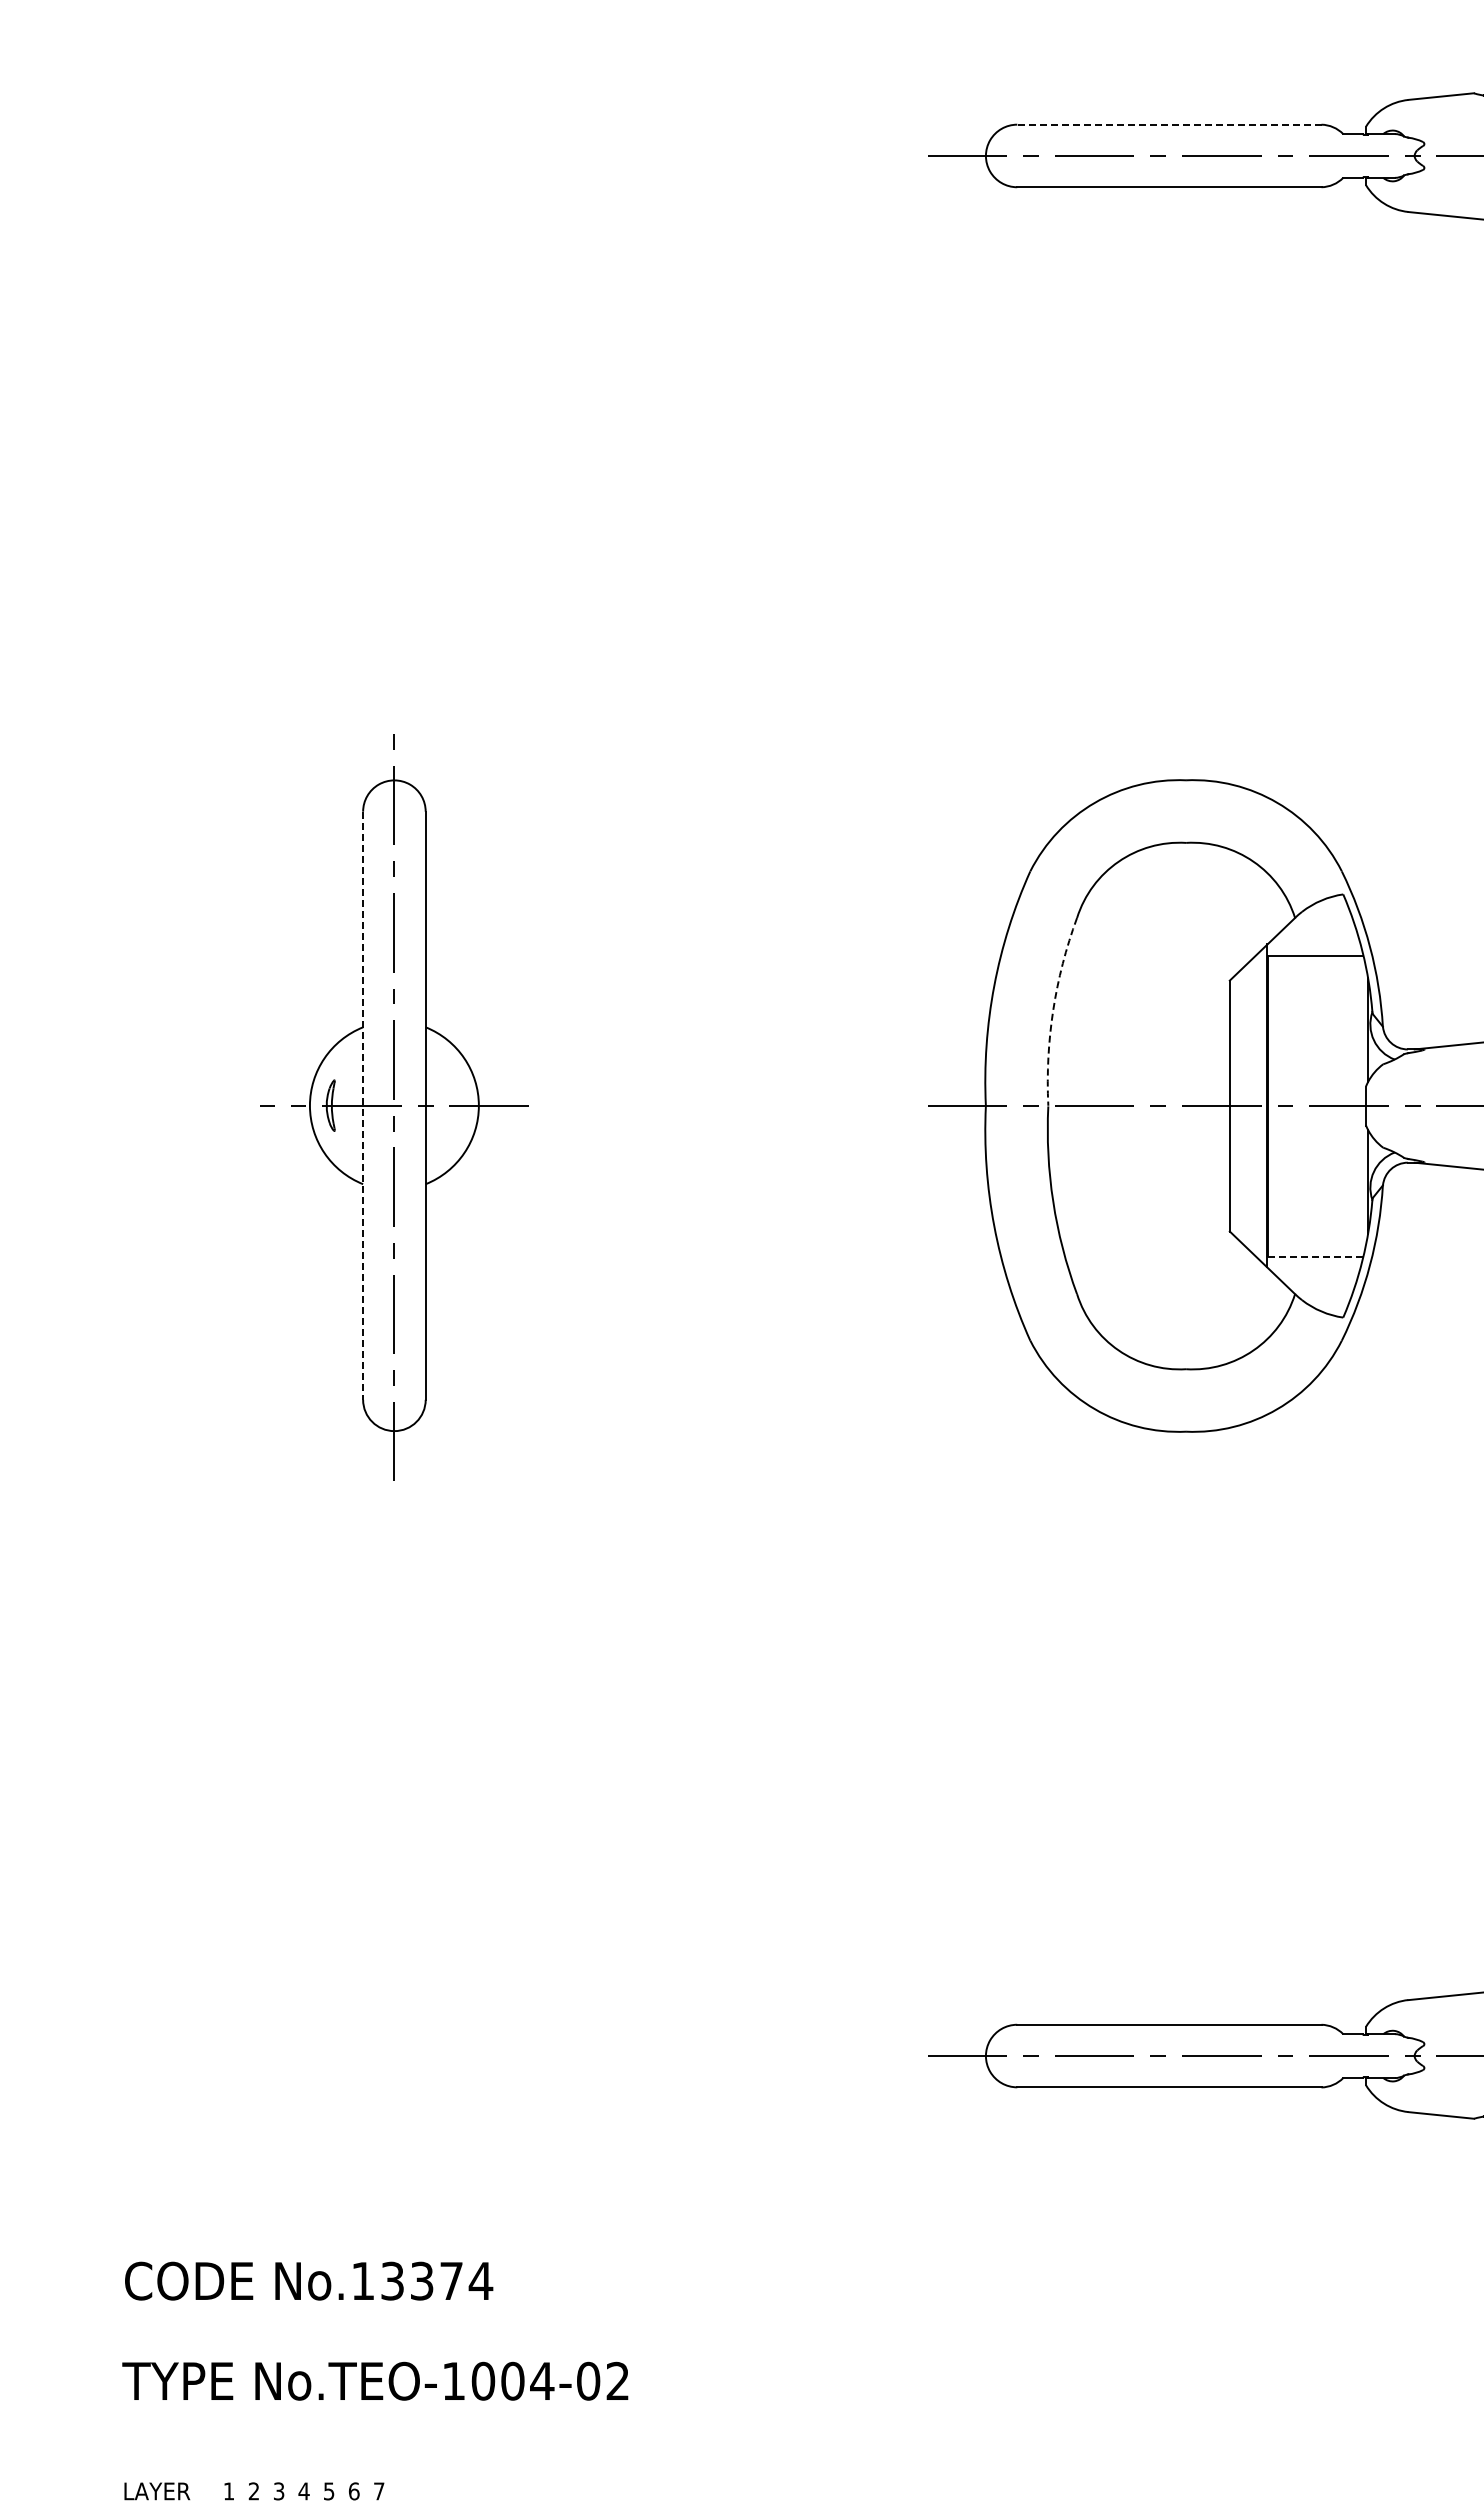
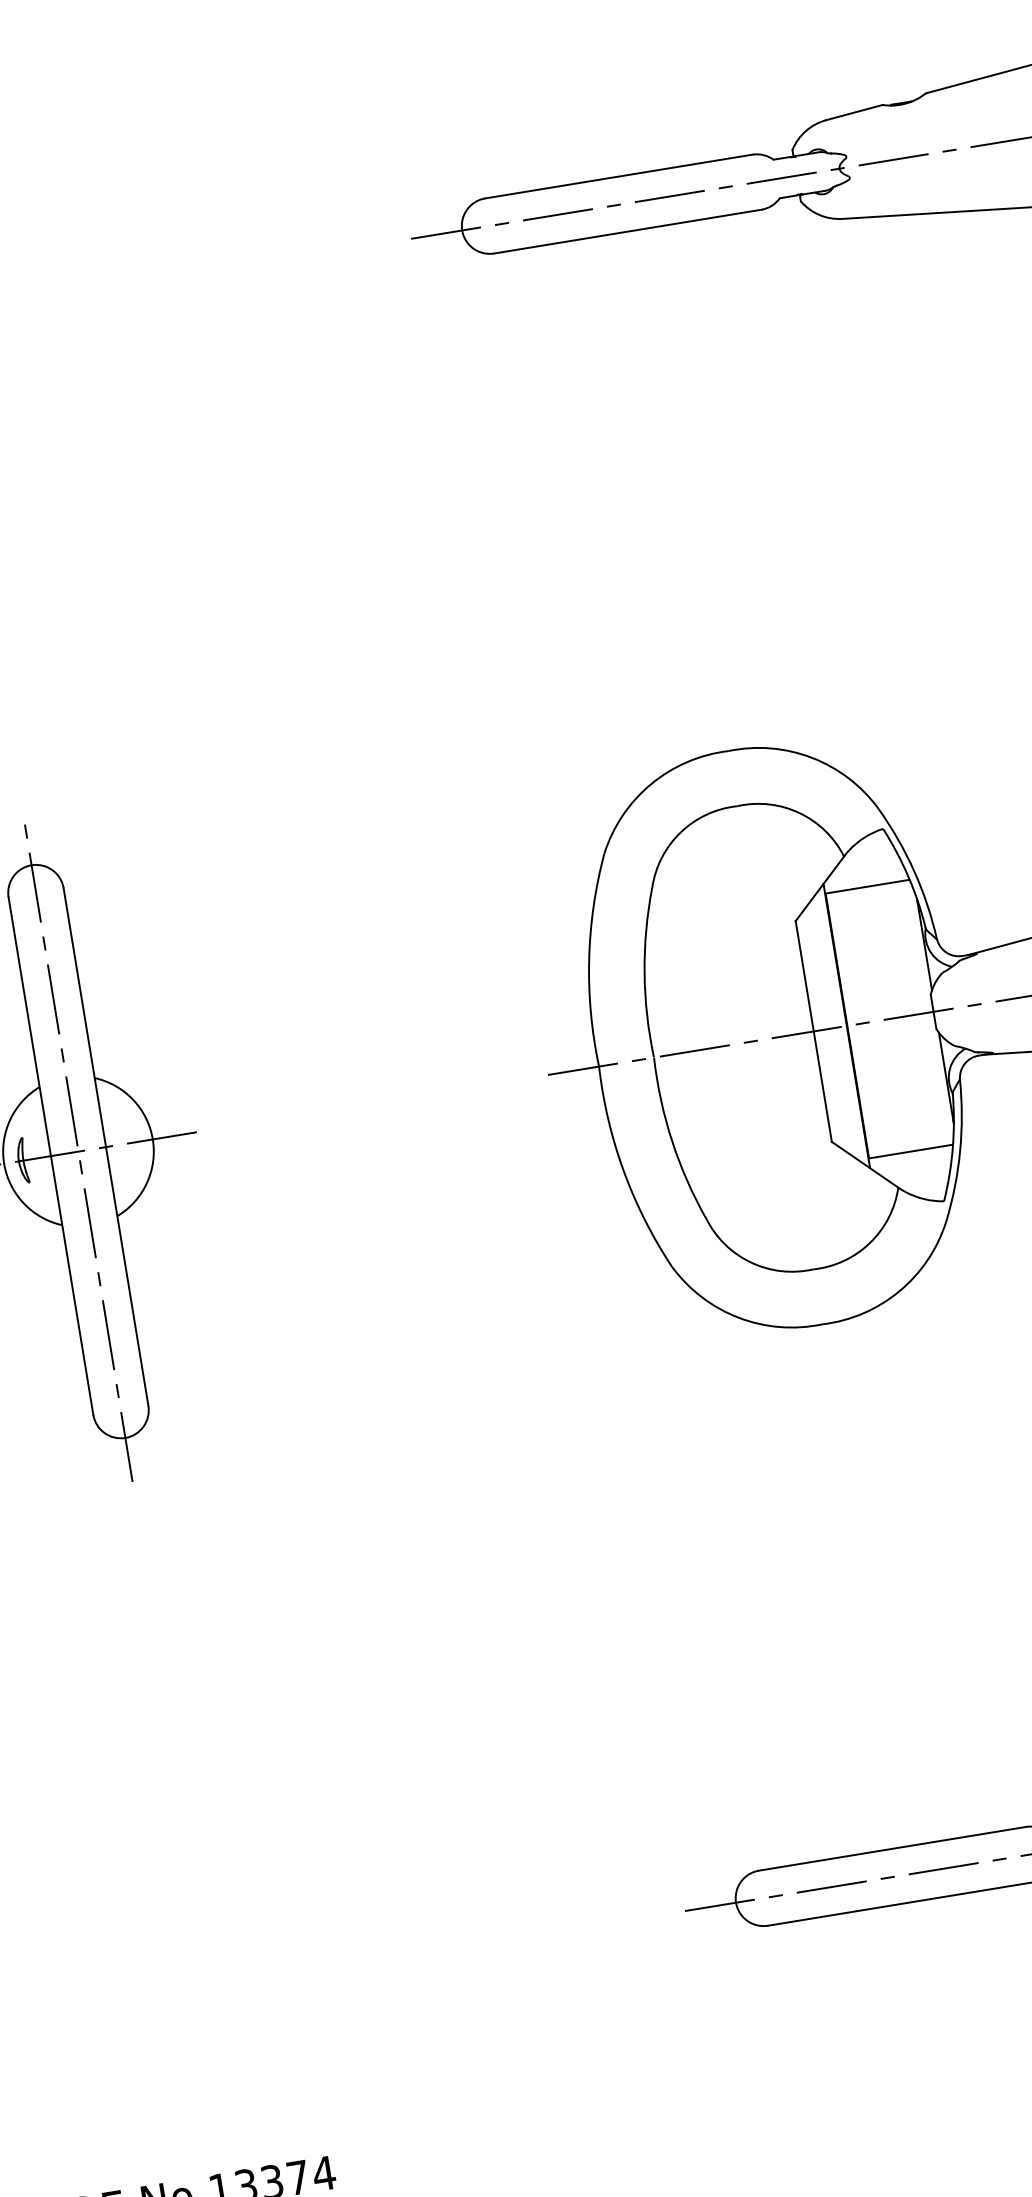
line: (1168, 124) -> (618, 176), dashed -> solid
arc: (1053, 1010) -> (644, 972), dashed -> solid
line: (363, 1106) -> (51, 1156), dashed -> solid
line: (1315, 1256) -> (910, 1151), dashed -> solid

